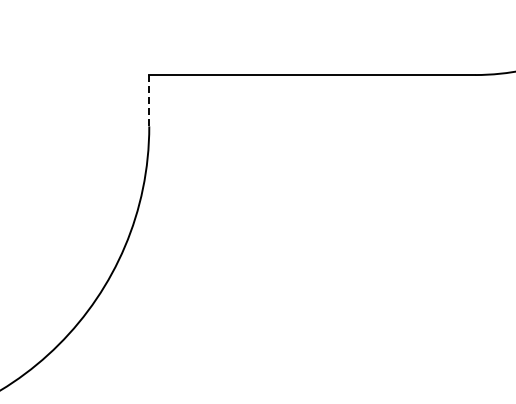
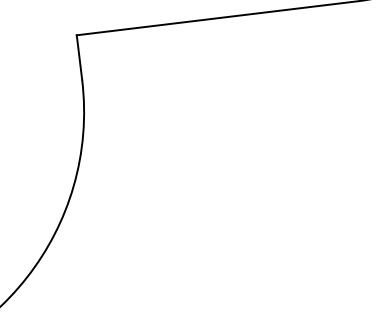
line: (149, 100) -> (79, 57), dashed -> solid

